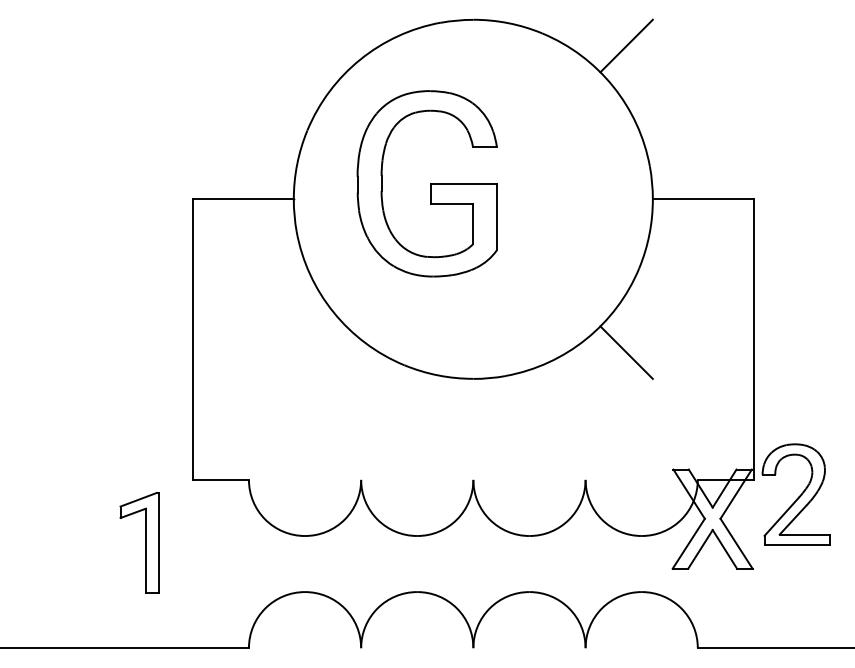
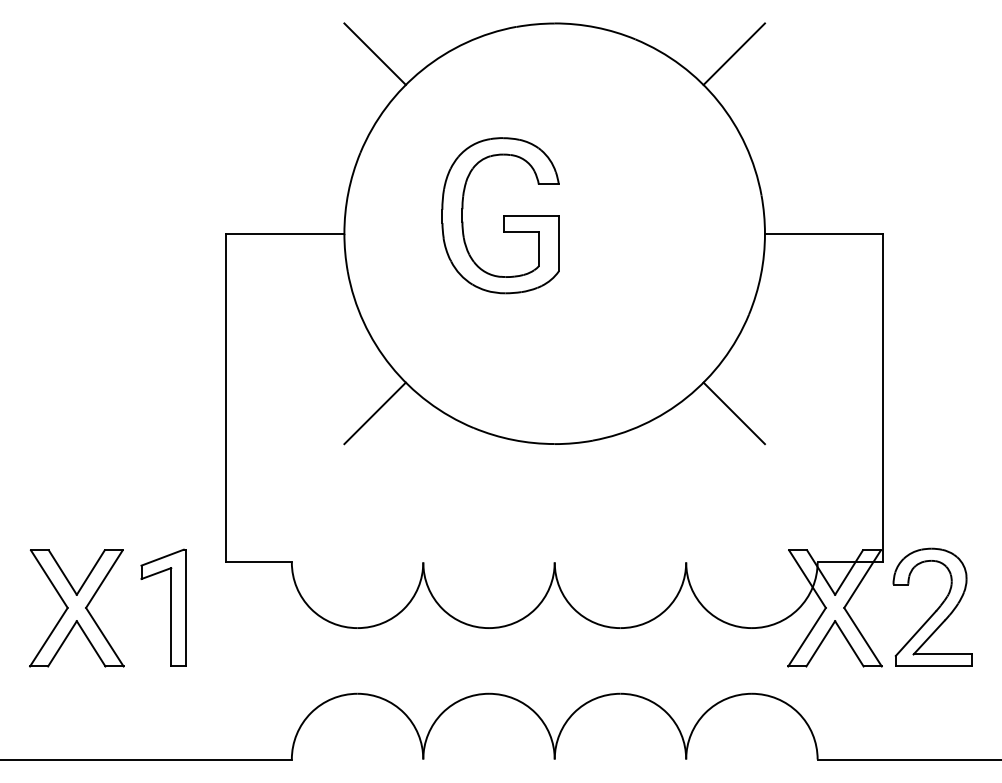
line: (319, 45) -> (374, 53), added
part: (427, 183) -> (500, 215), size x0.71
line: (319, 352) -> (374, 413), added
part: (795, 493) -> (932, 606), moved
part: (65, 519) -> (76, 608), added
part: (145, 542) -> (170, 607), moved

